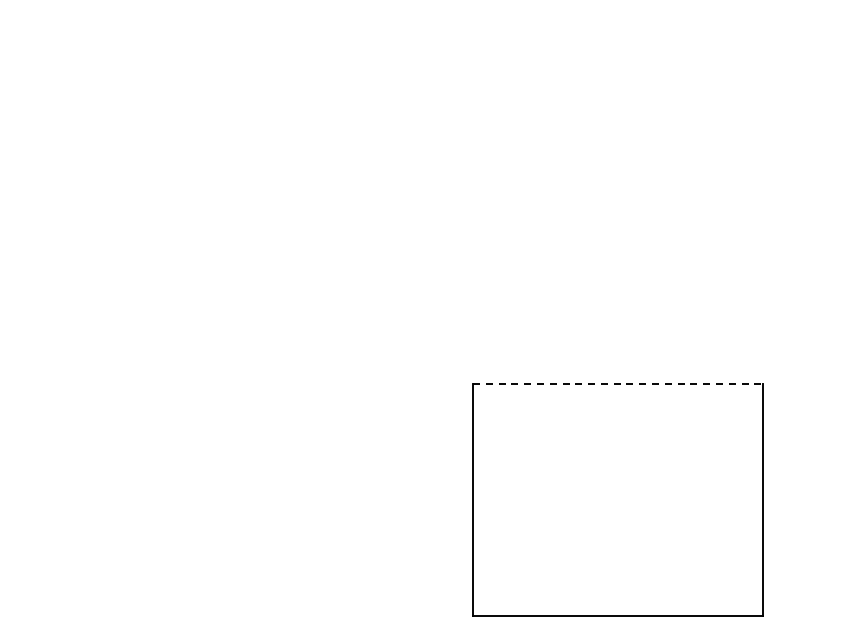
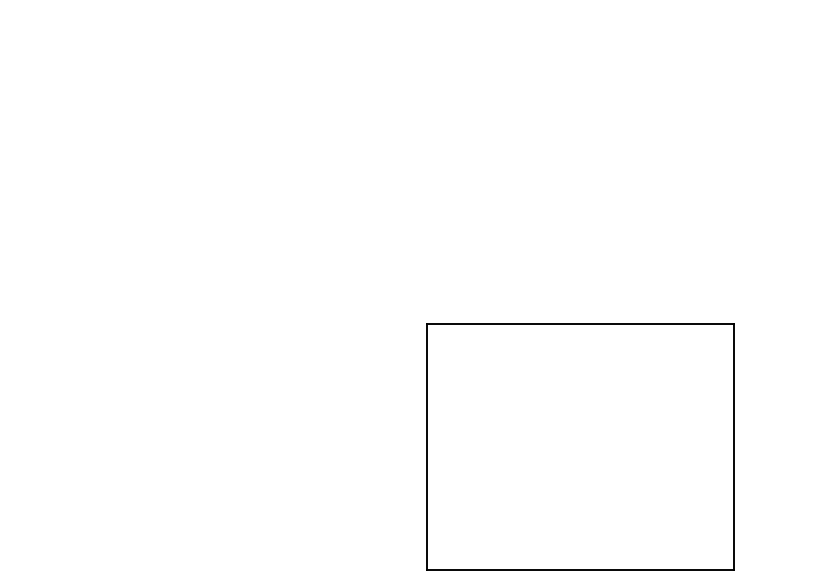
line: (617, 384) -> (580, 324), dashed -> solid

